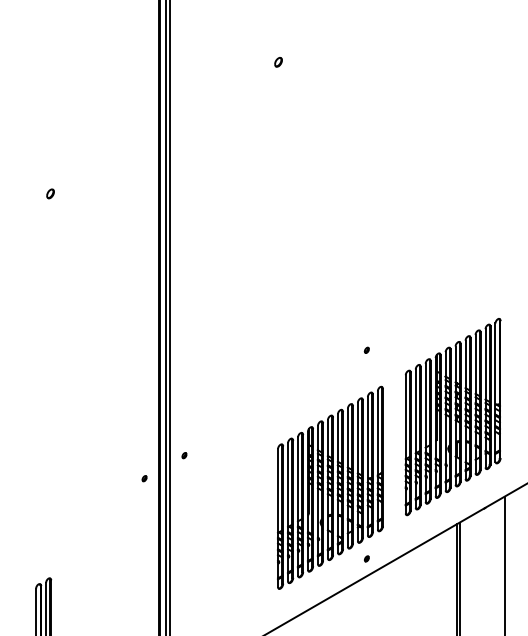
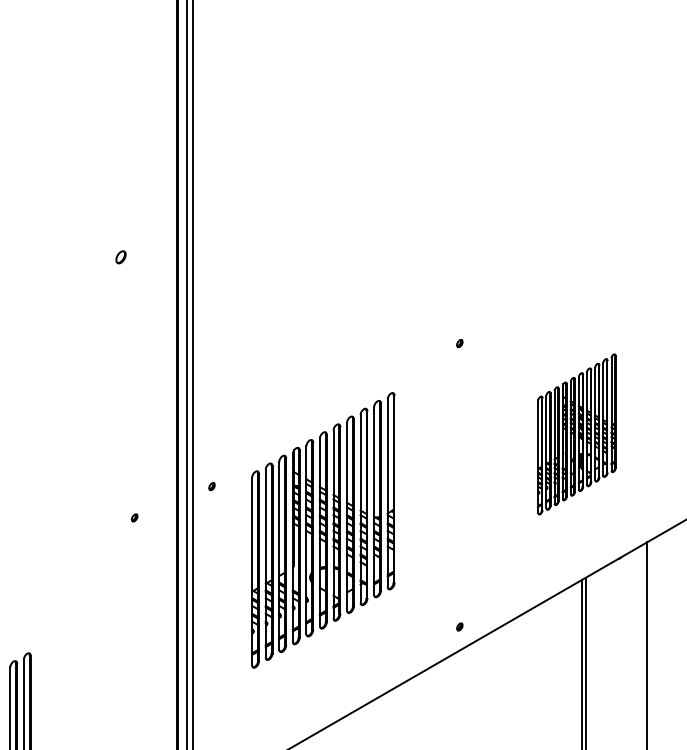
part: (50, 193) -> (120, 256), moved
part: (452, 417) -> (576, 434), size x0.6
part: (144, 478) -> (134, 517), moved
part: (330, 487) -> (323, 529), moved

